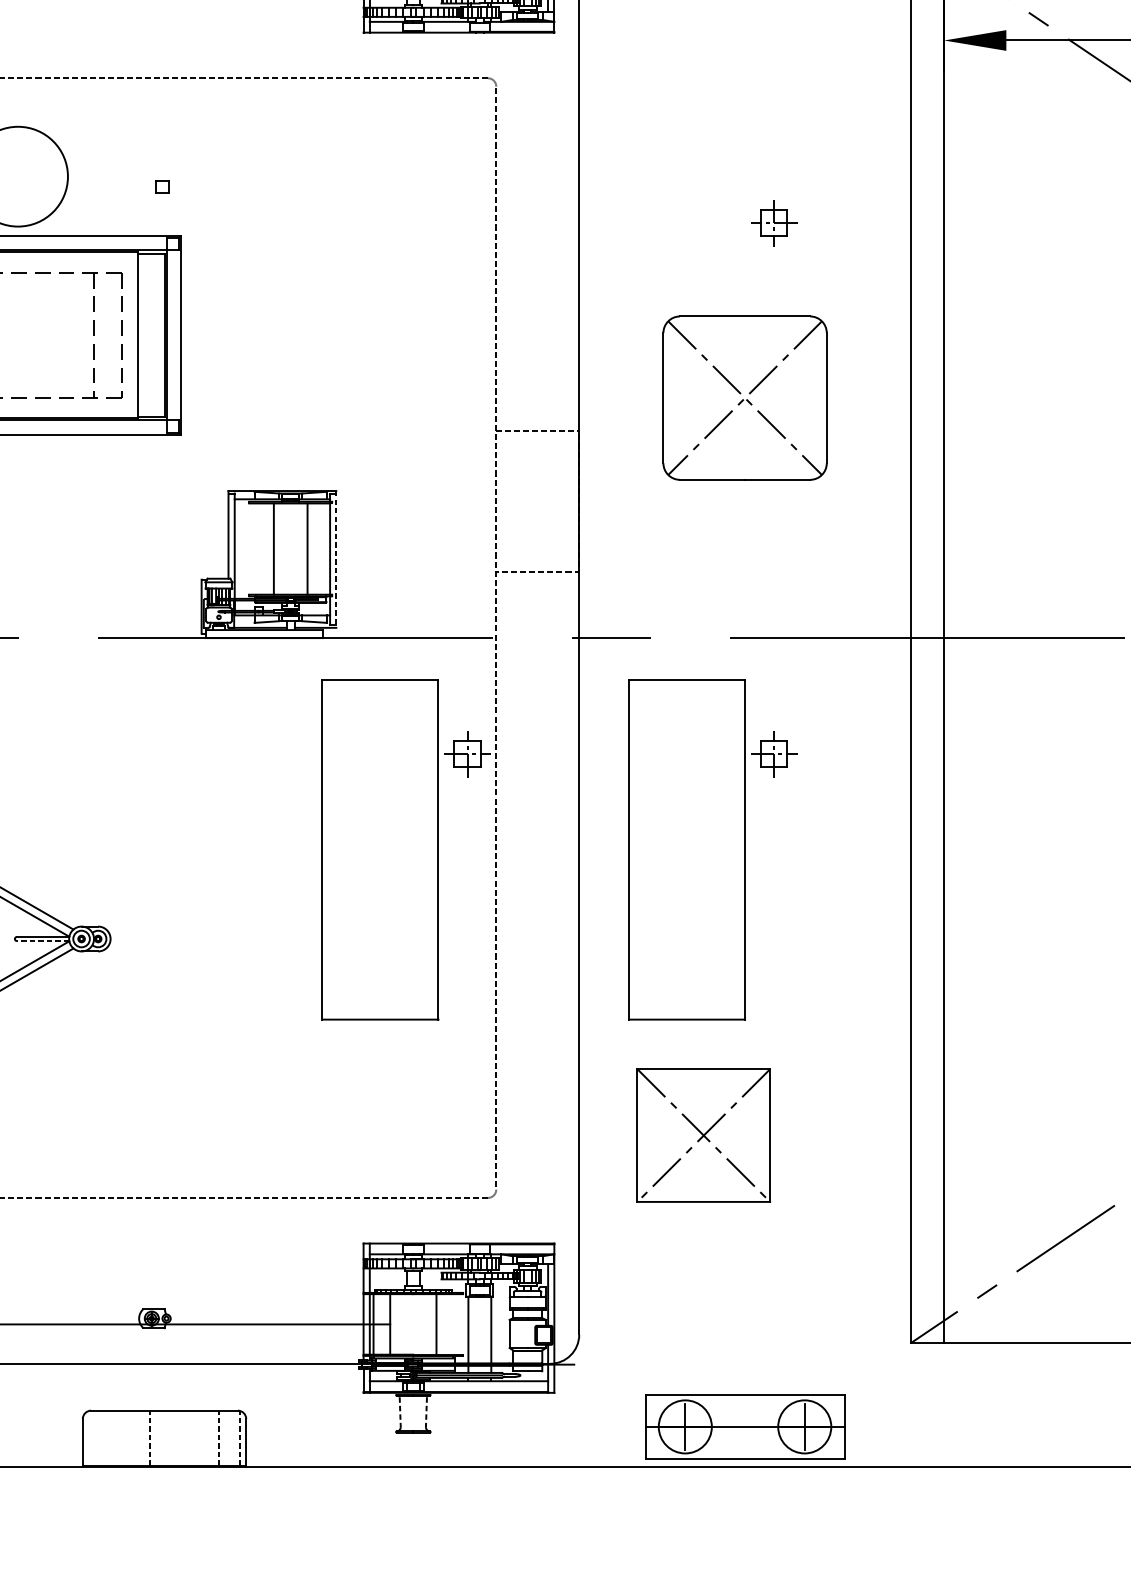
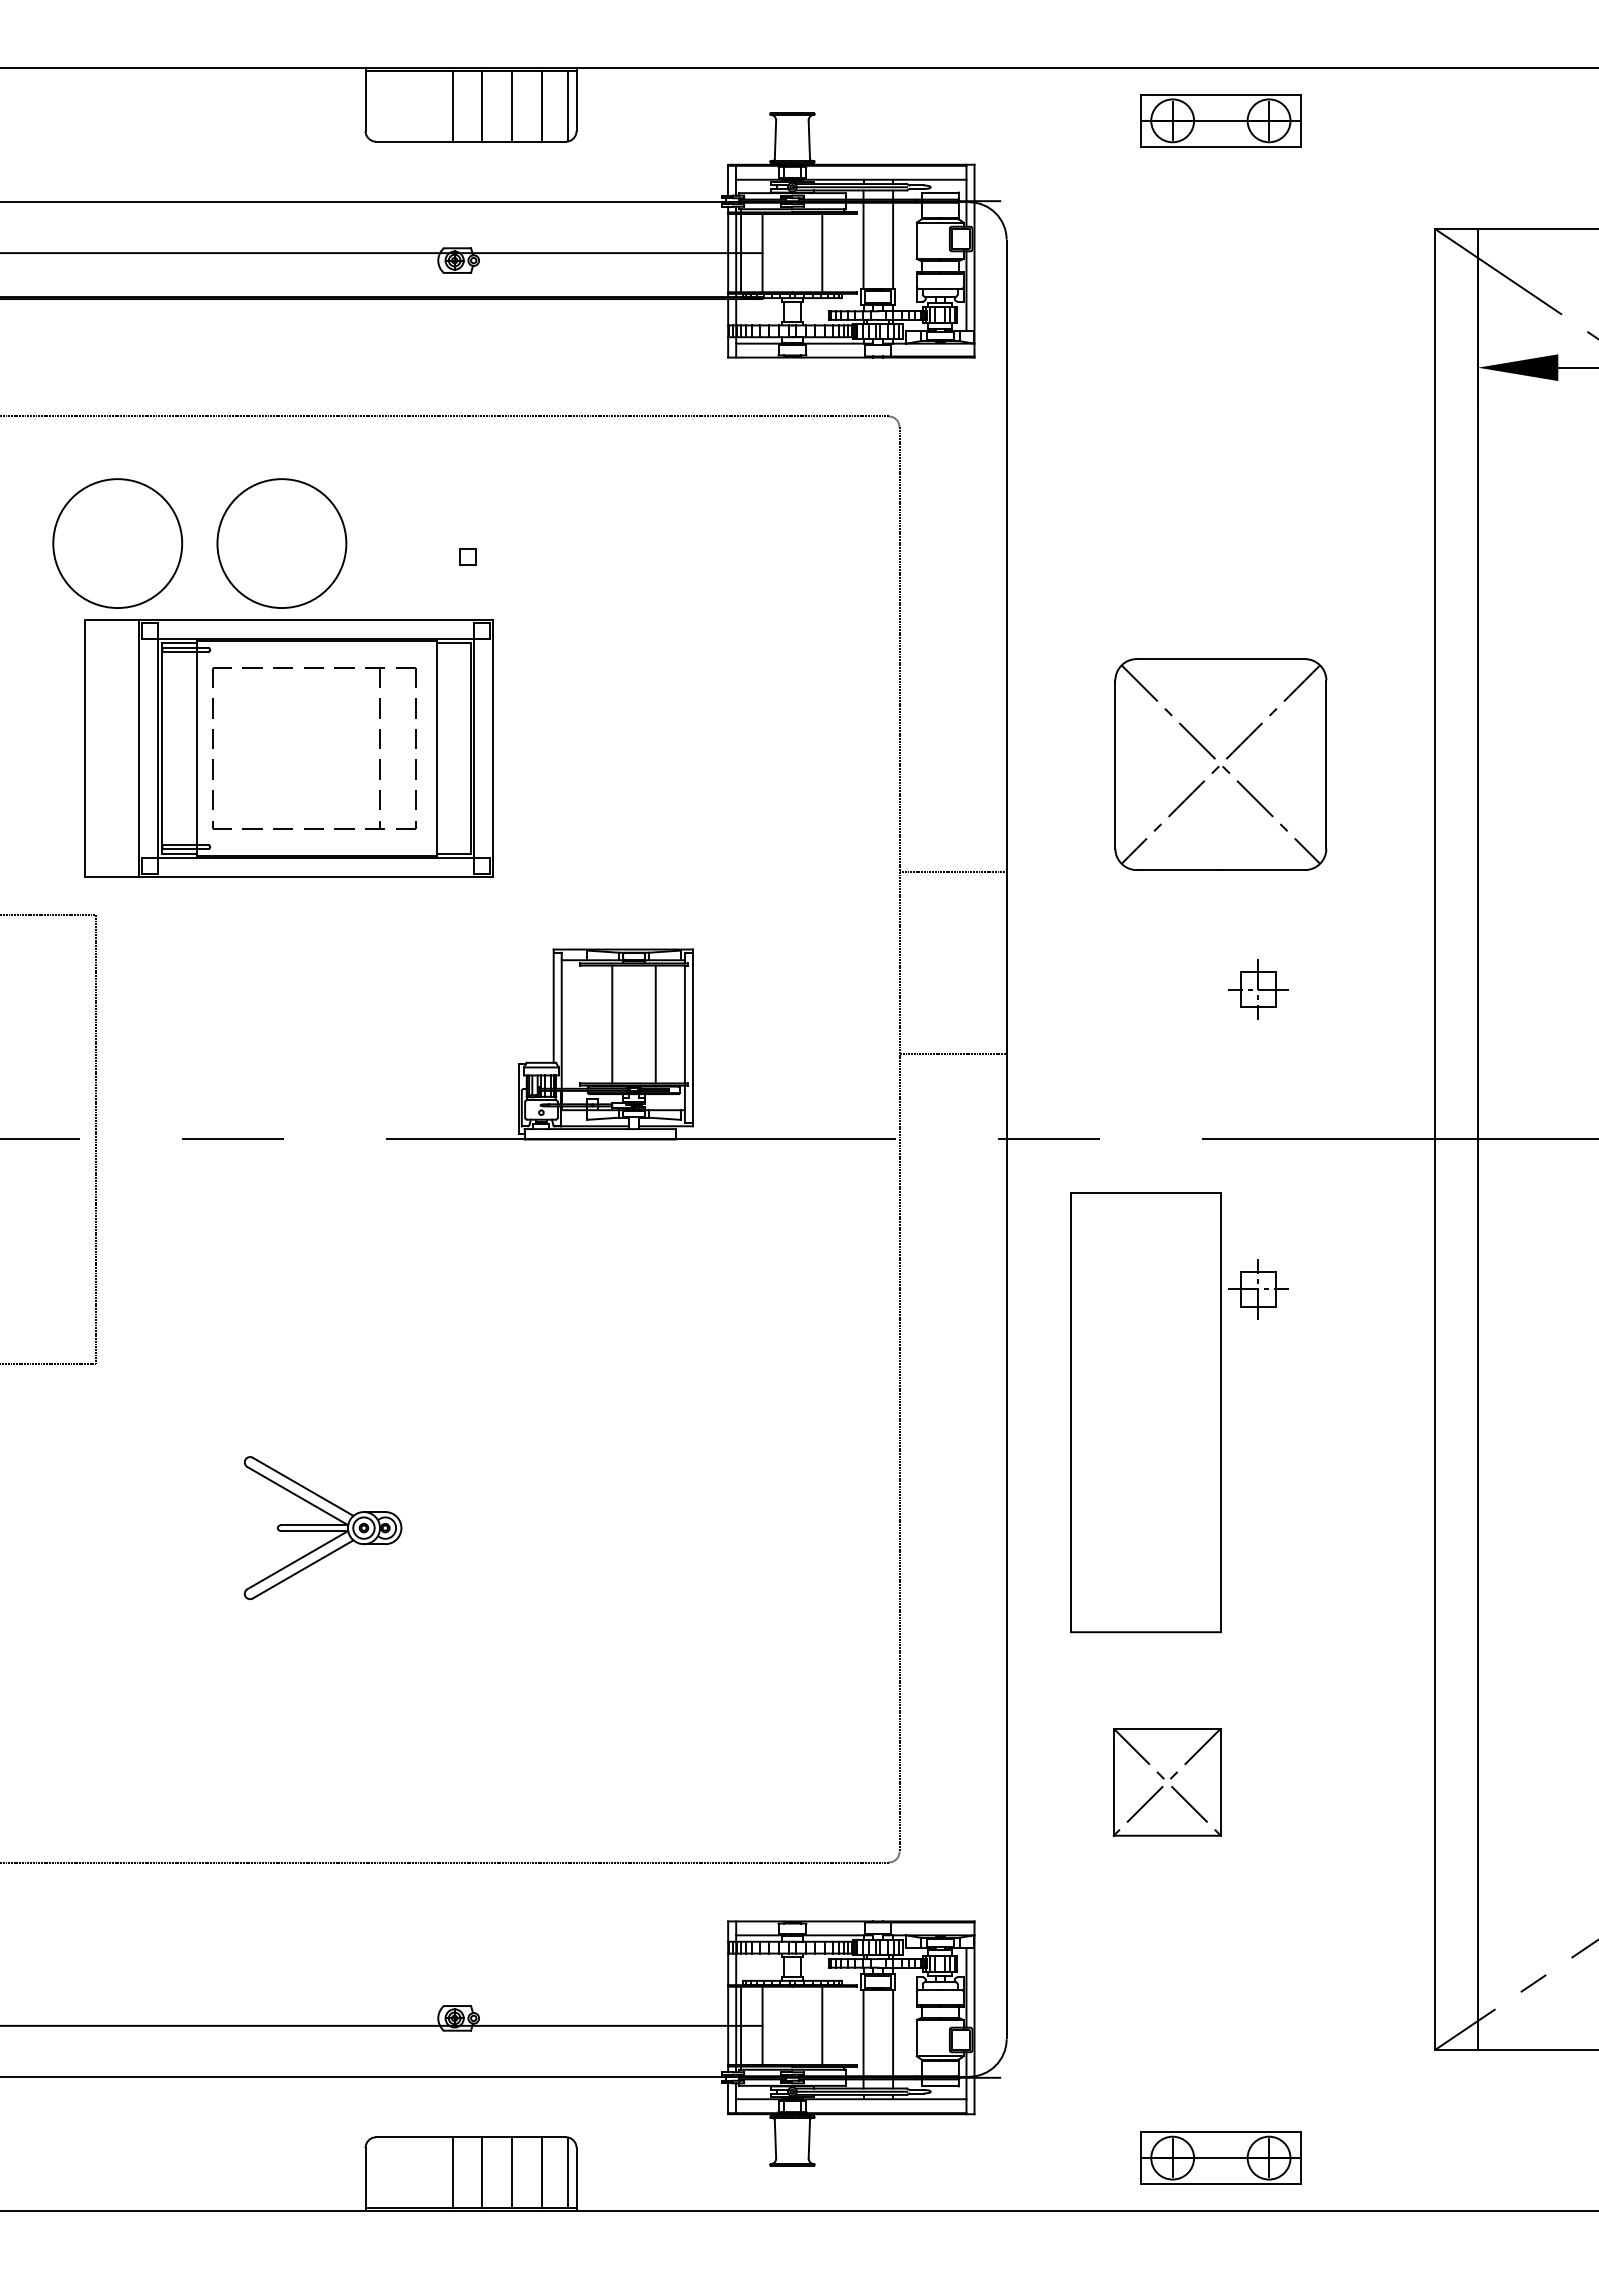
part: (774, 223) -> (1258, 989), moved
part: (744, 398) -> (1220, 764), moved
line: (335, 559) -> (692, 1038), dashed -> solid
part: (406, 849) -> (783, 1412), removed
line: (43, 940) -> (314, 1530), dashed -> solid
part: (703, 1135) -> (1166, 1782), size x0.62
line: (400, 1412) -> (775, 2139), dashed -> solid
line: (426, 1412) -> (809, 2139), dashed -> solid
part: (744, 1426) -> (1220, 2157), size x0.62
line: (150, 1437) -> (452, 2172), dashed -> solid
line: (173, 1437) -> (482, 2172), added
line: (195, 1437) -> (511, 2172), added
line: (219, 1437) -> (541, 2172), dashed -> solid
line: (239, 1437) -> (568, 2172), dashed -> solid

